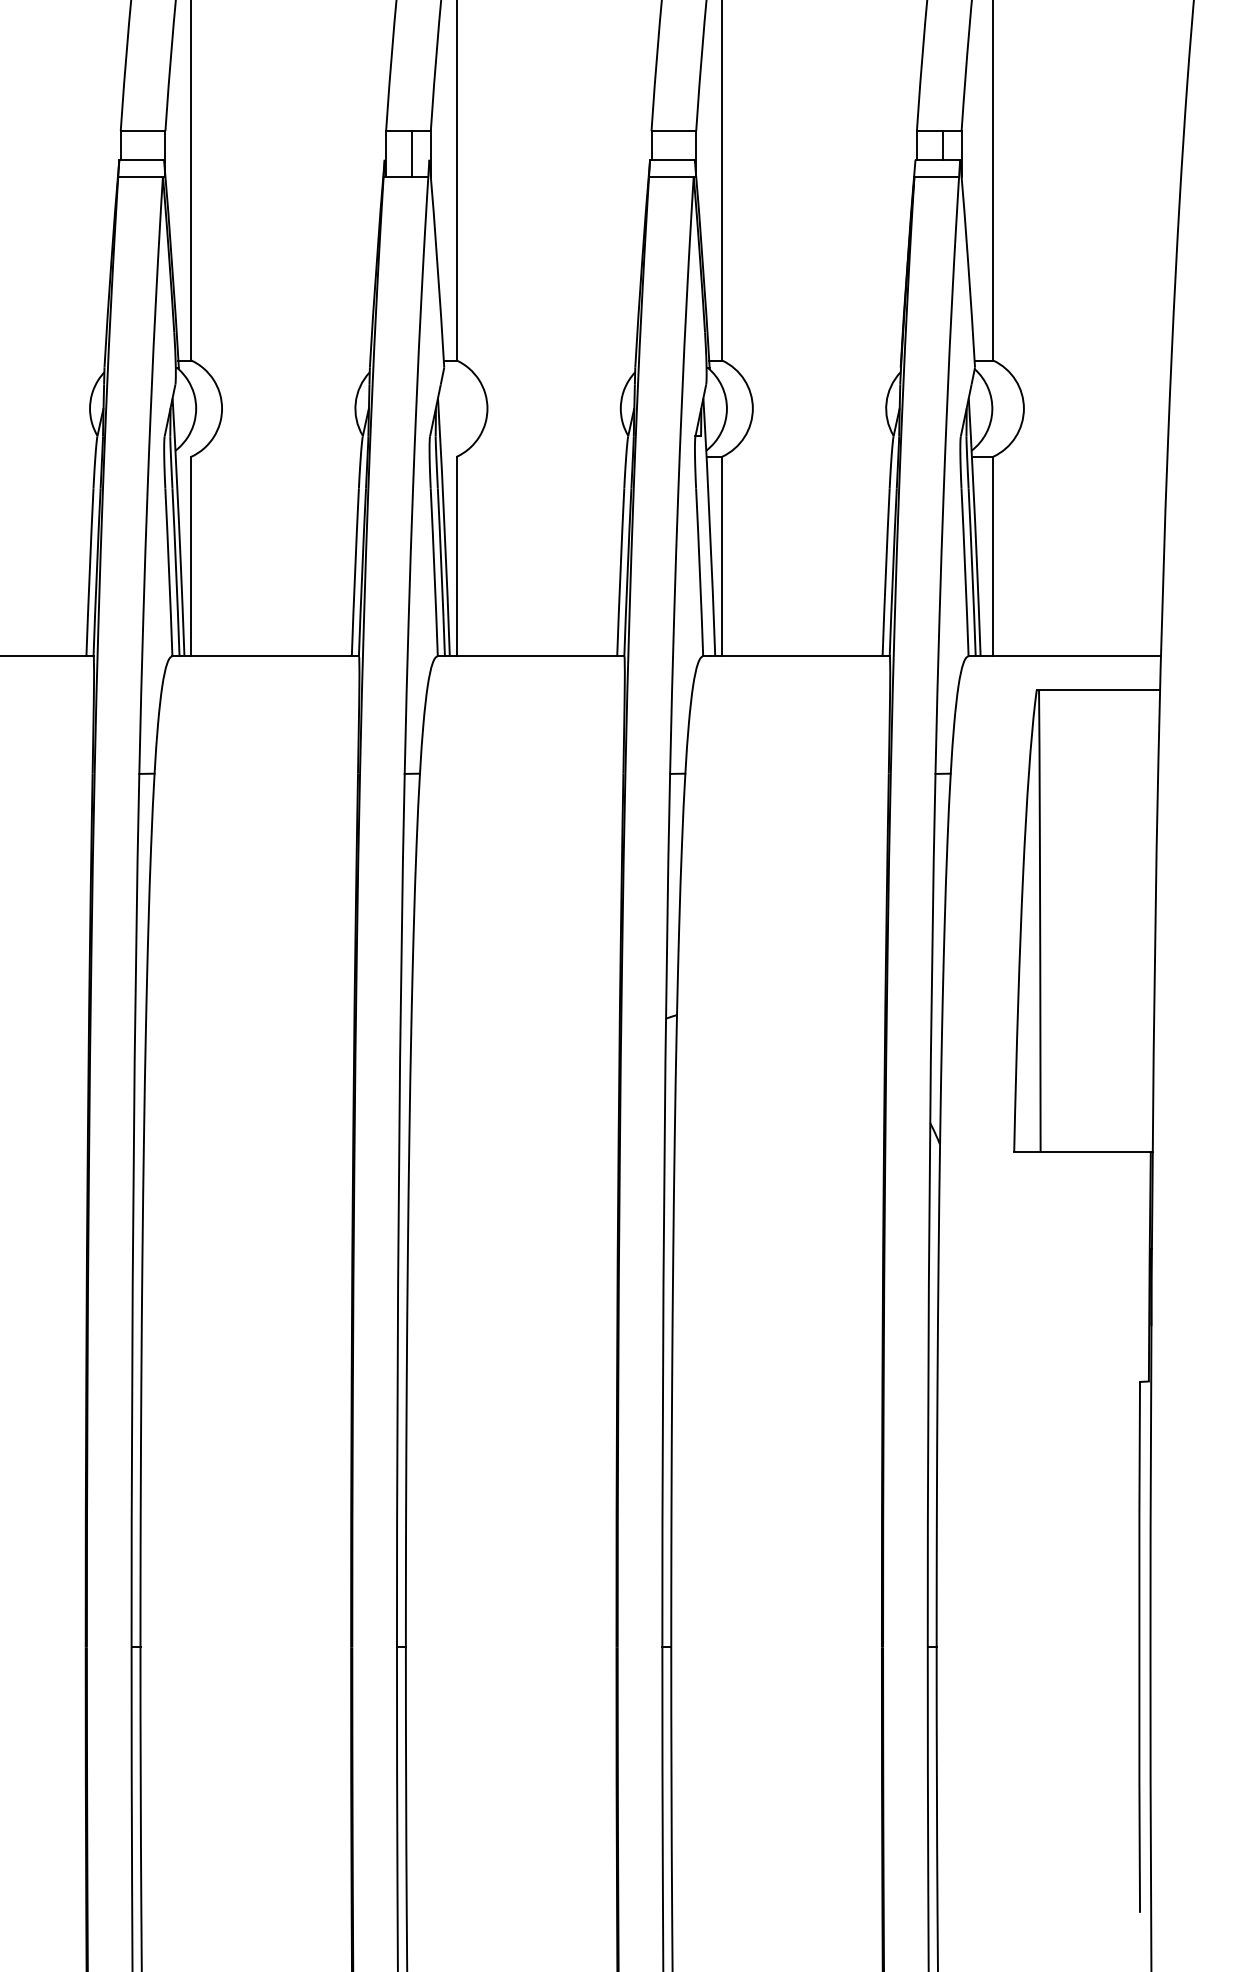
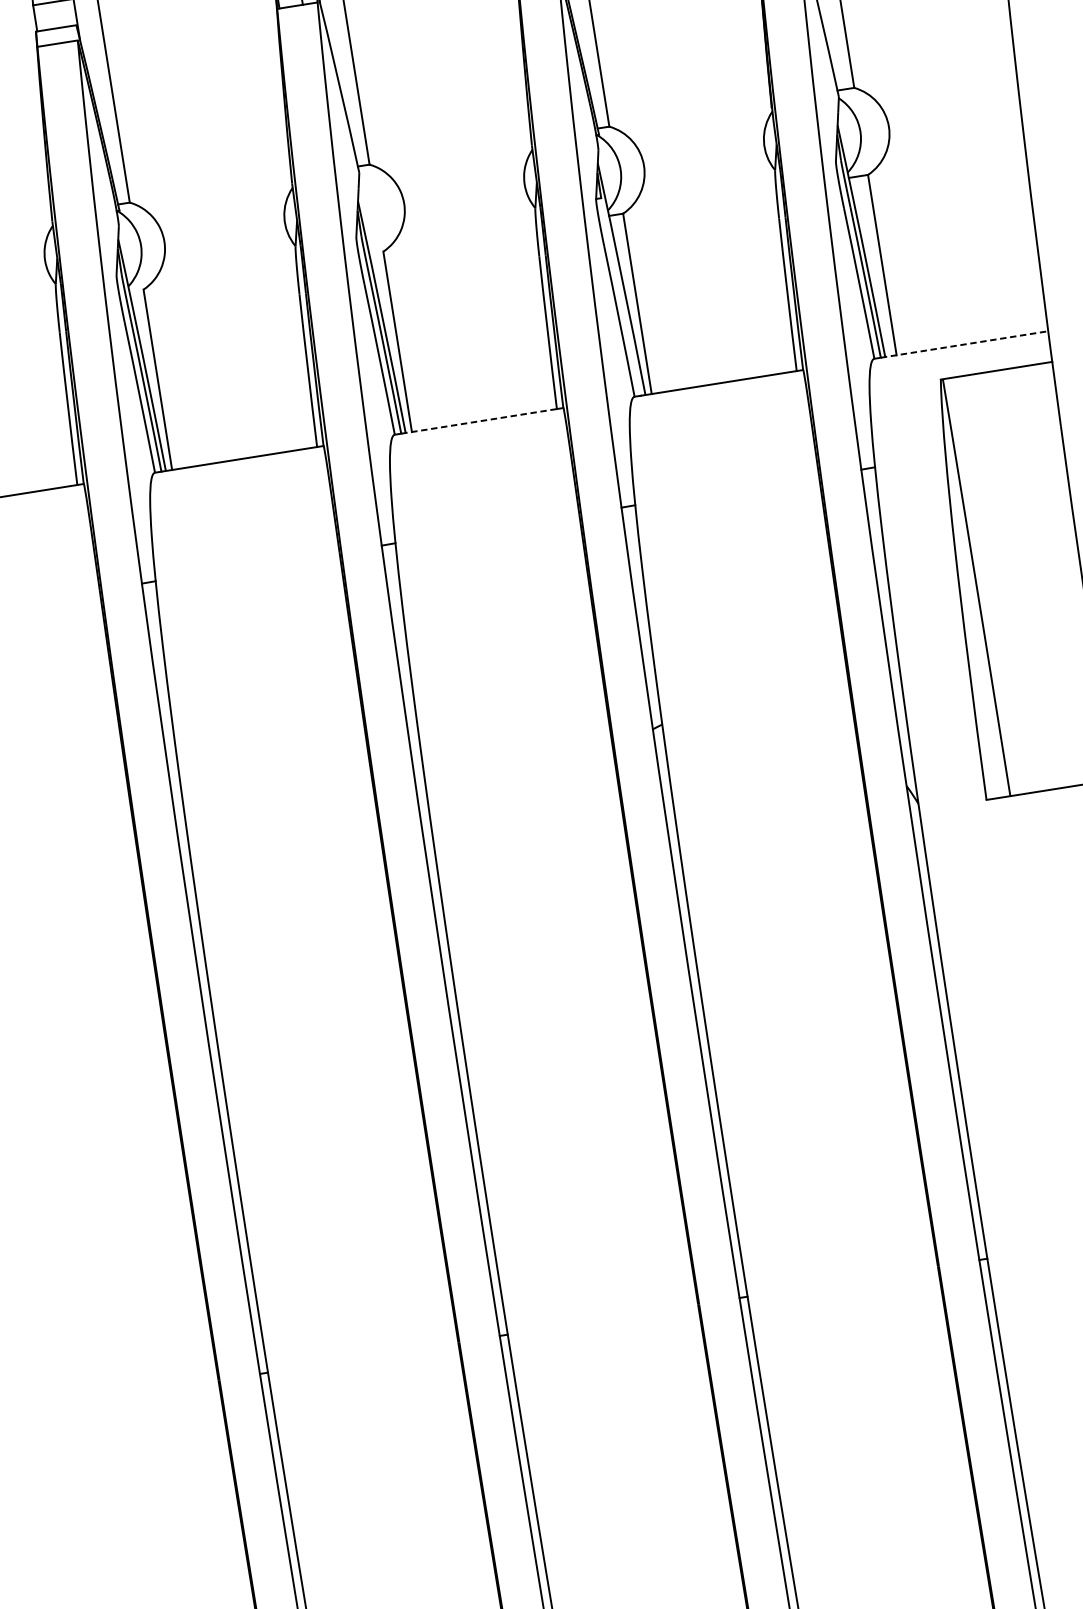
line: (531, 656) -> (479, 421), solid -> dashed
line: (1068, 656) -> (964, 344), solid -> dashed

